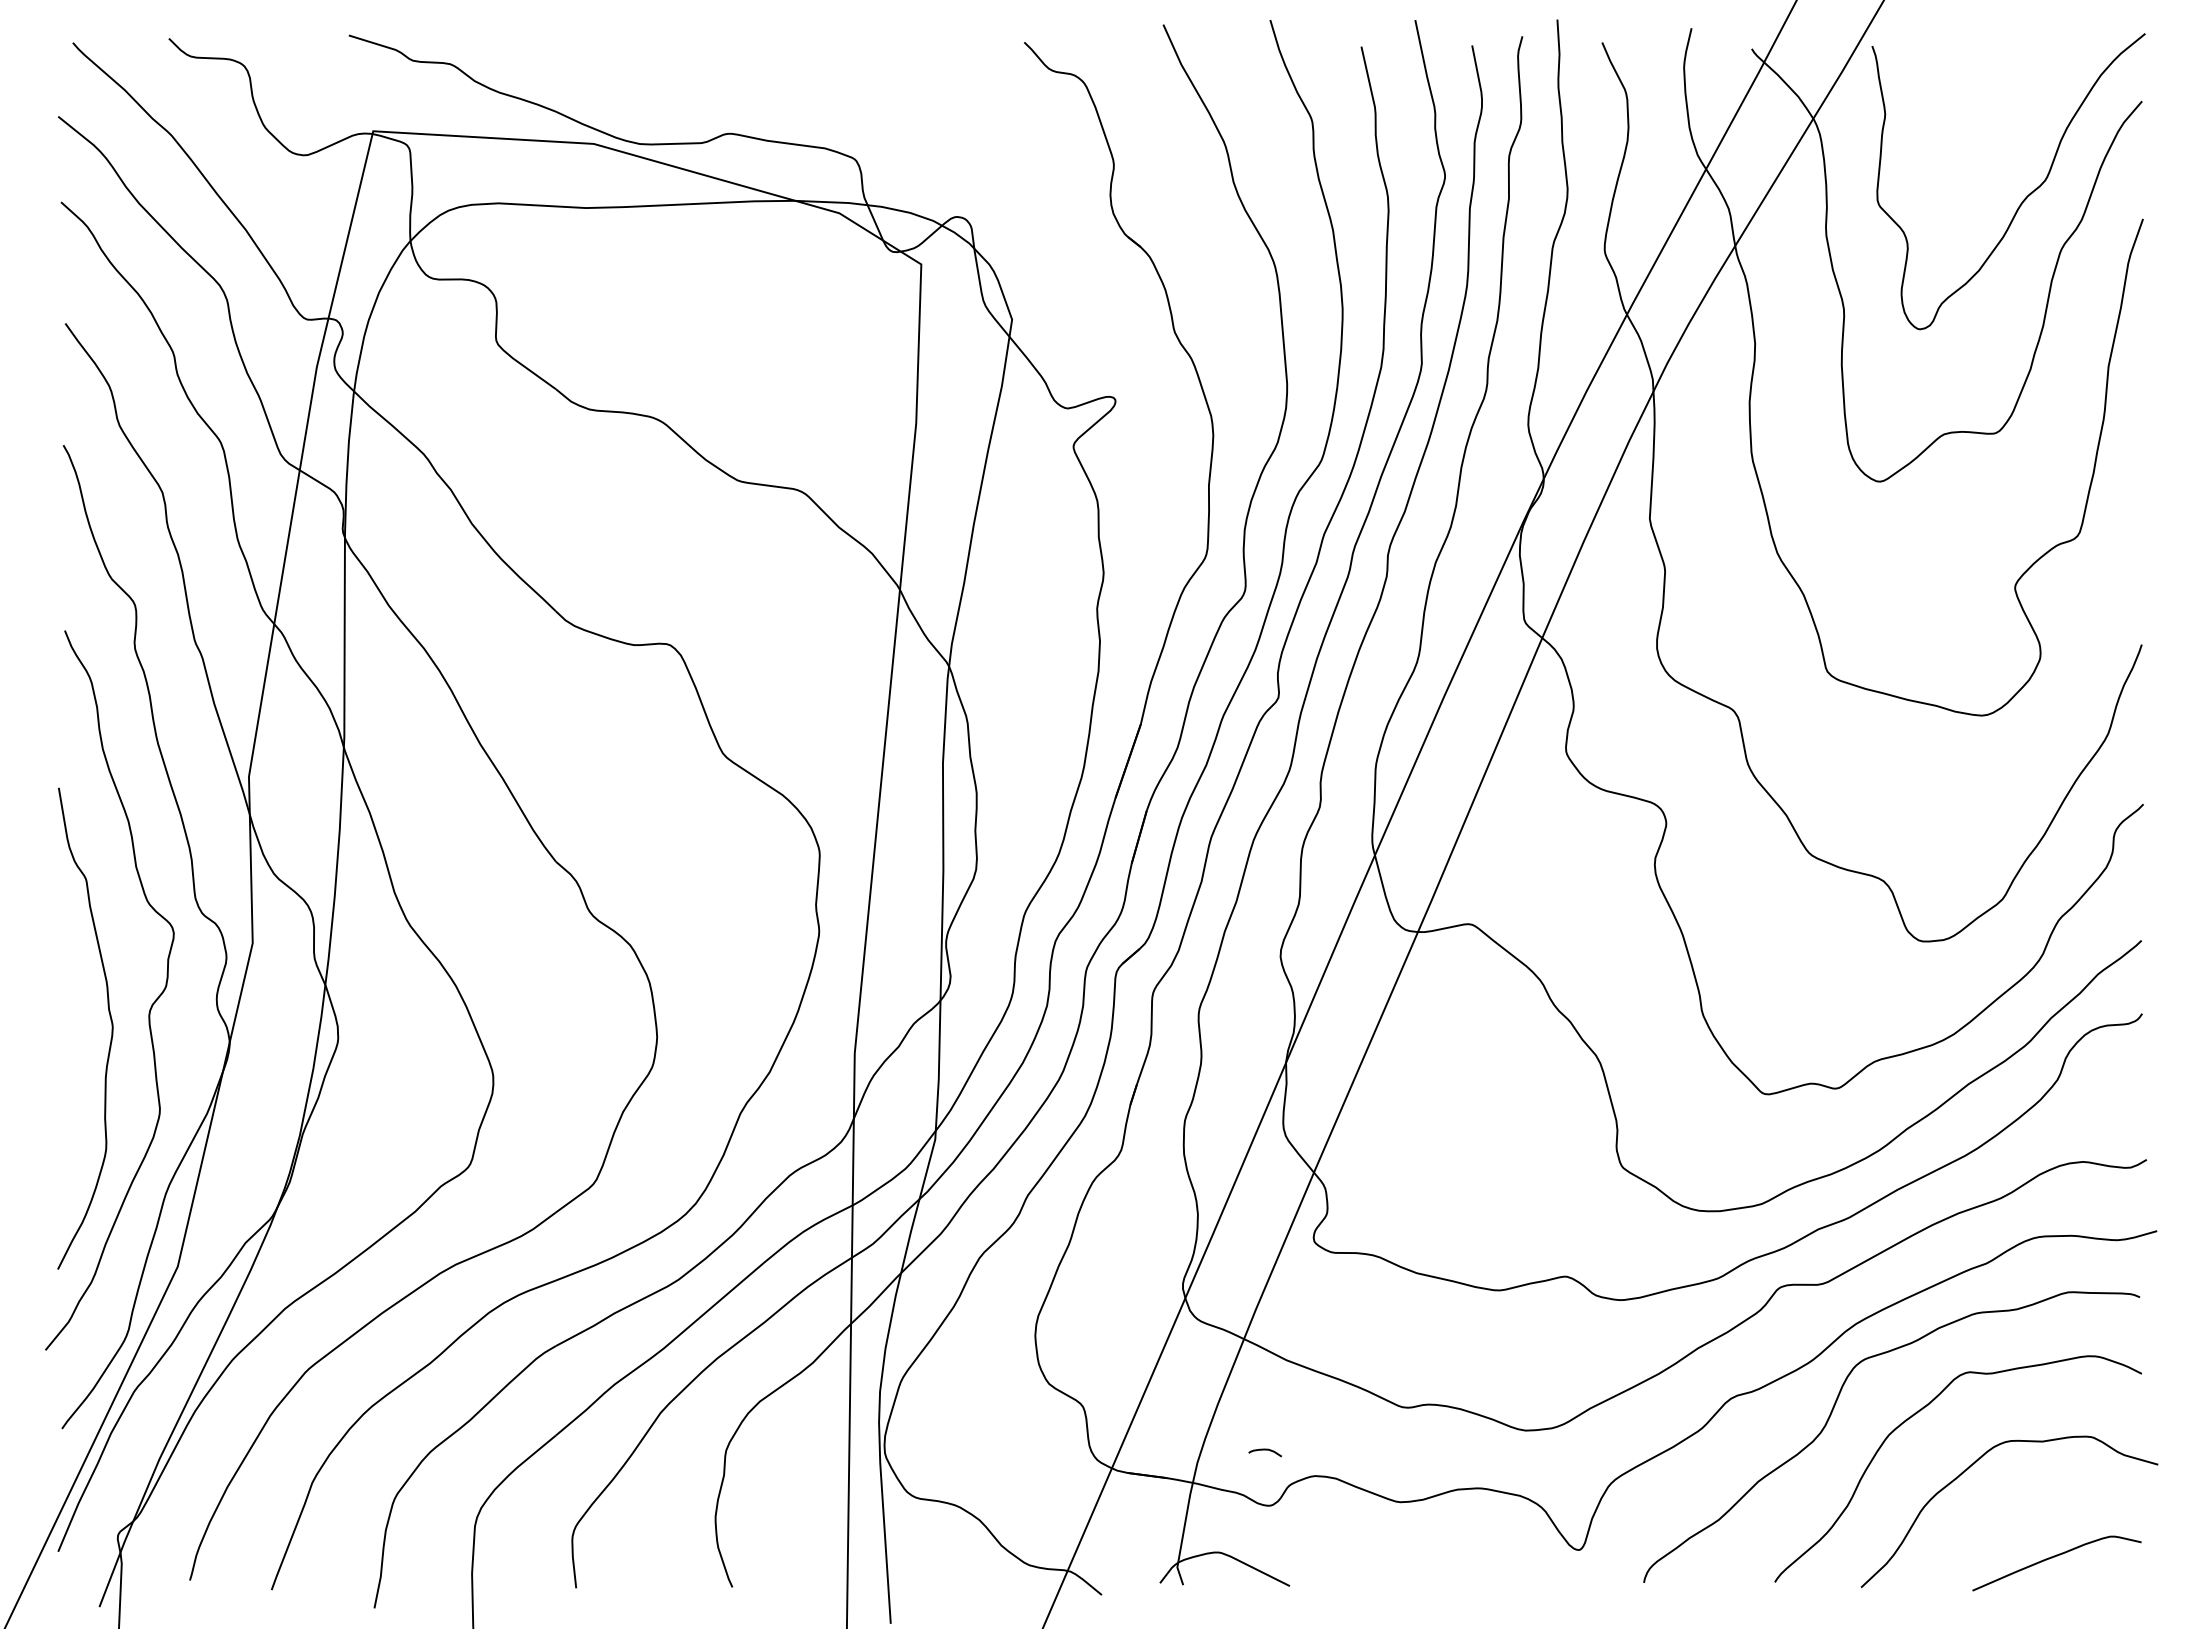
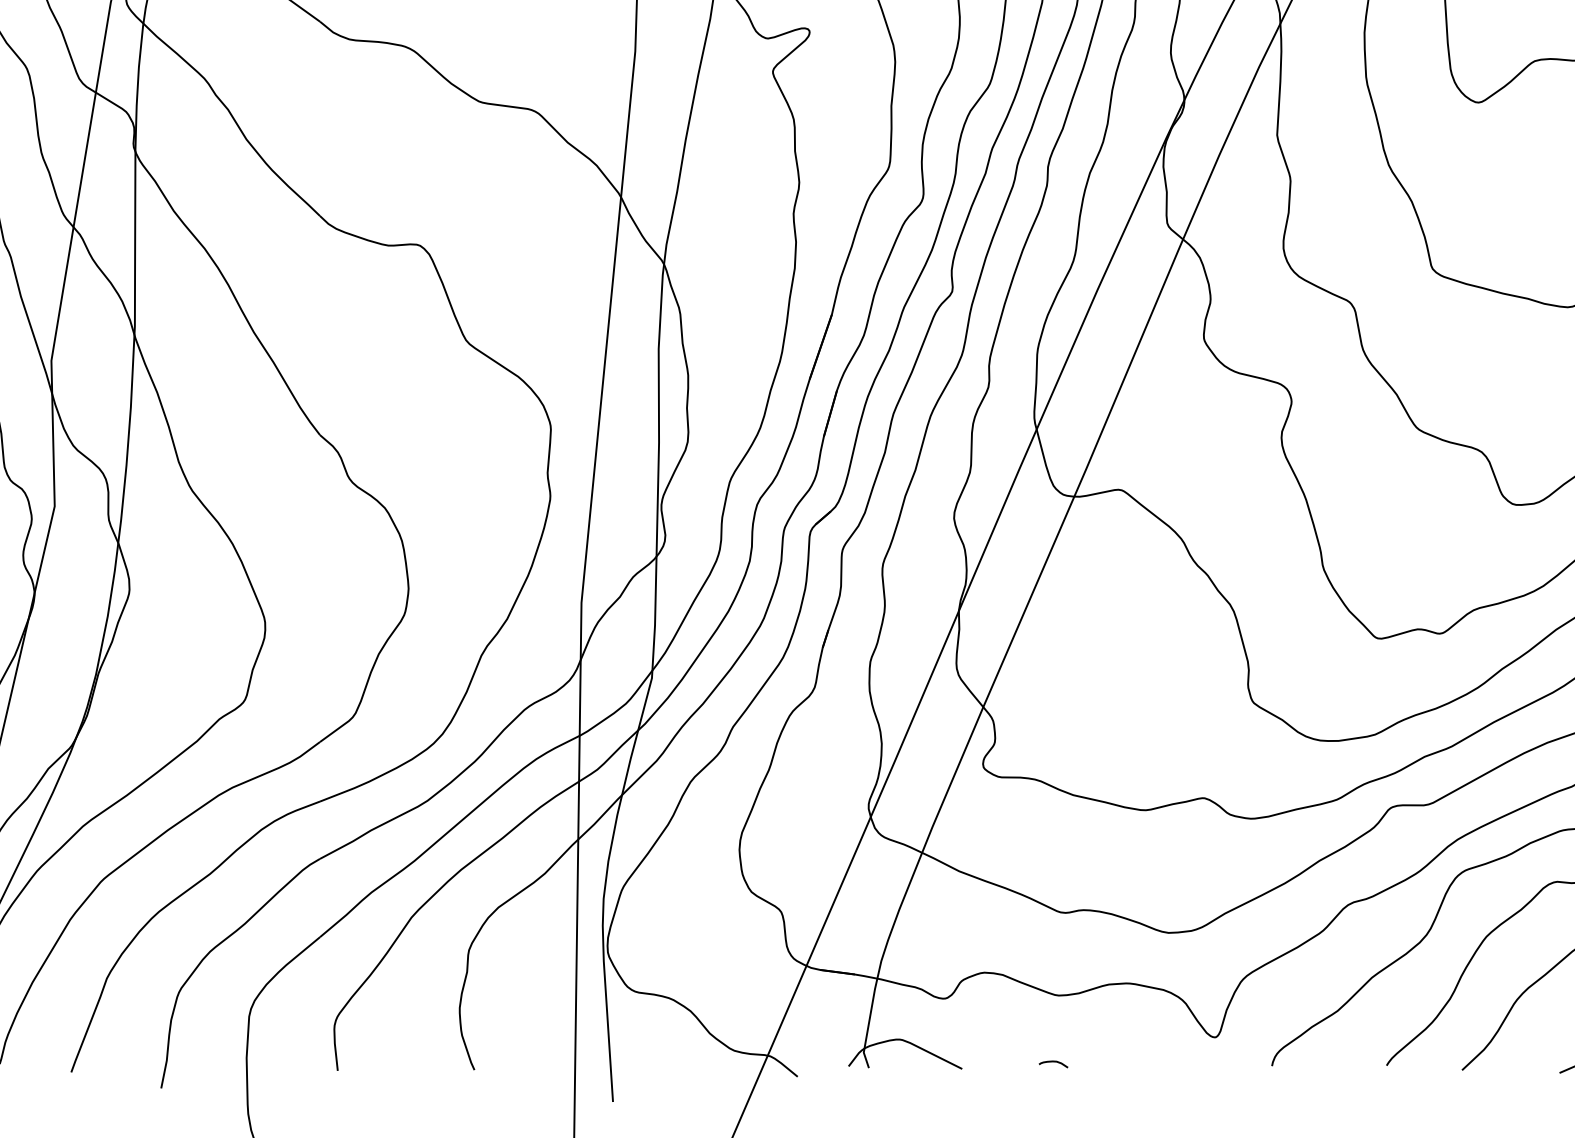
curve: (1264, 1450) -> (1052, 1062), moved

